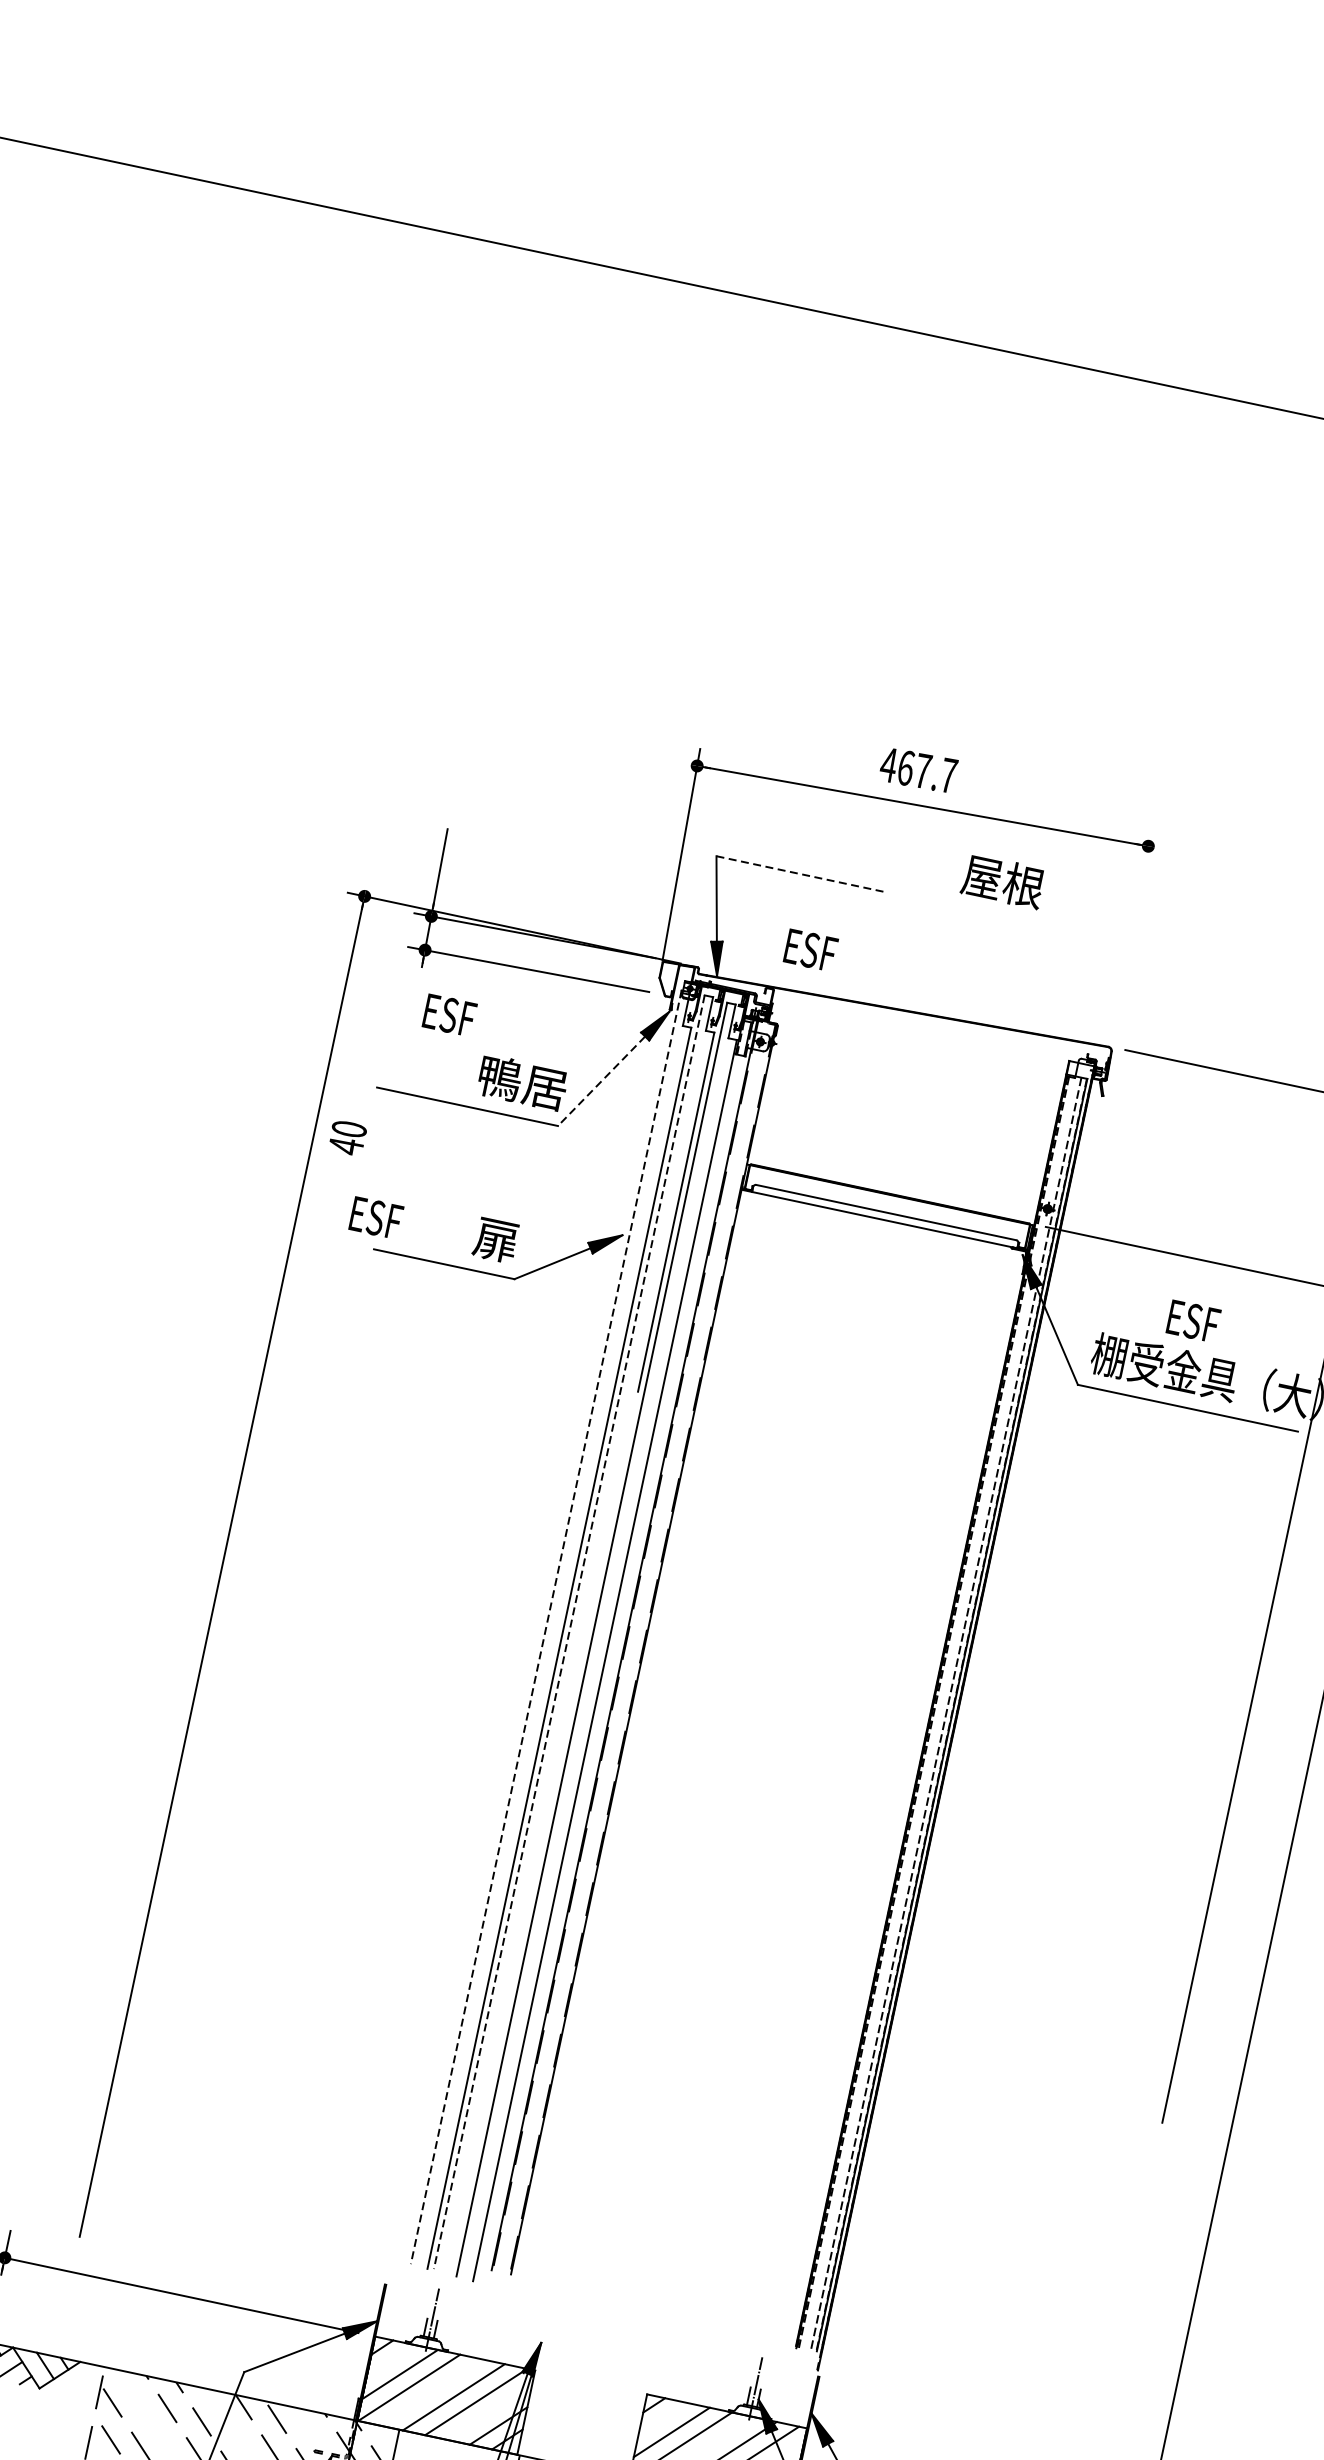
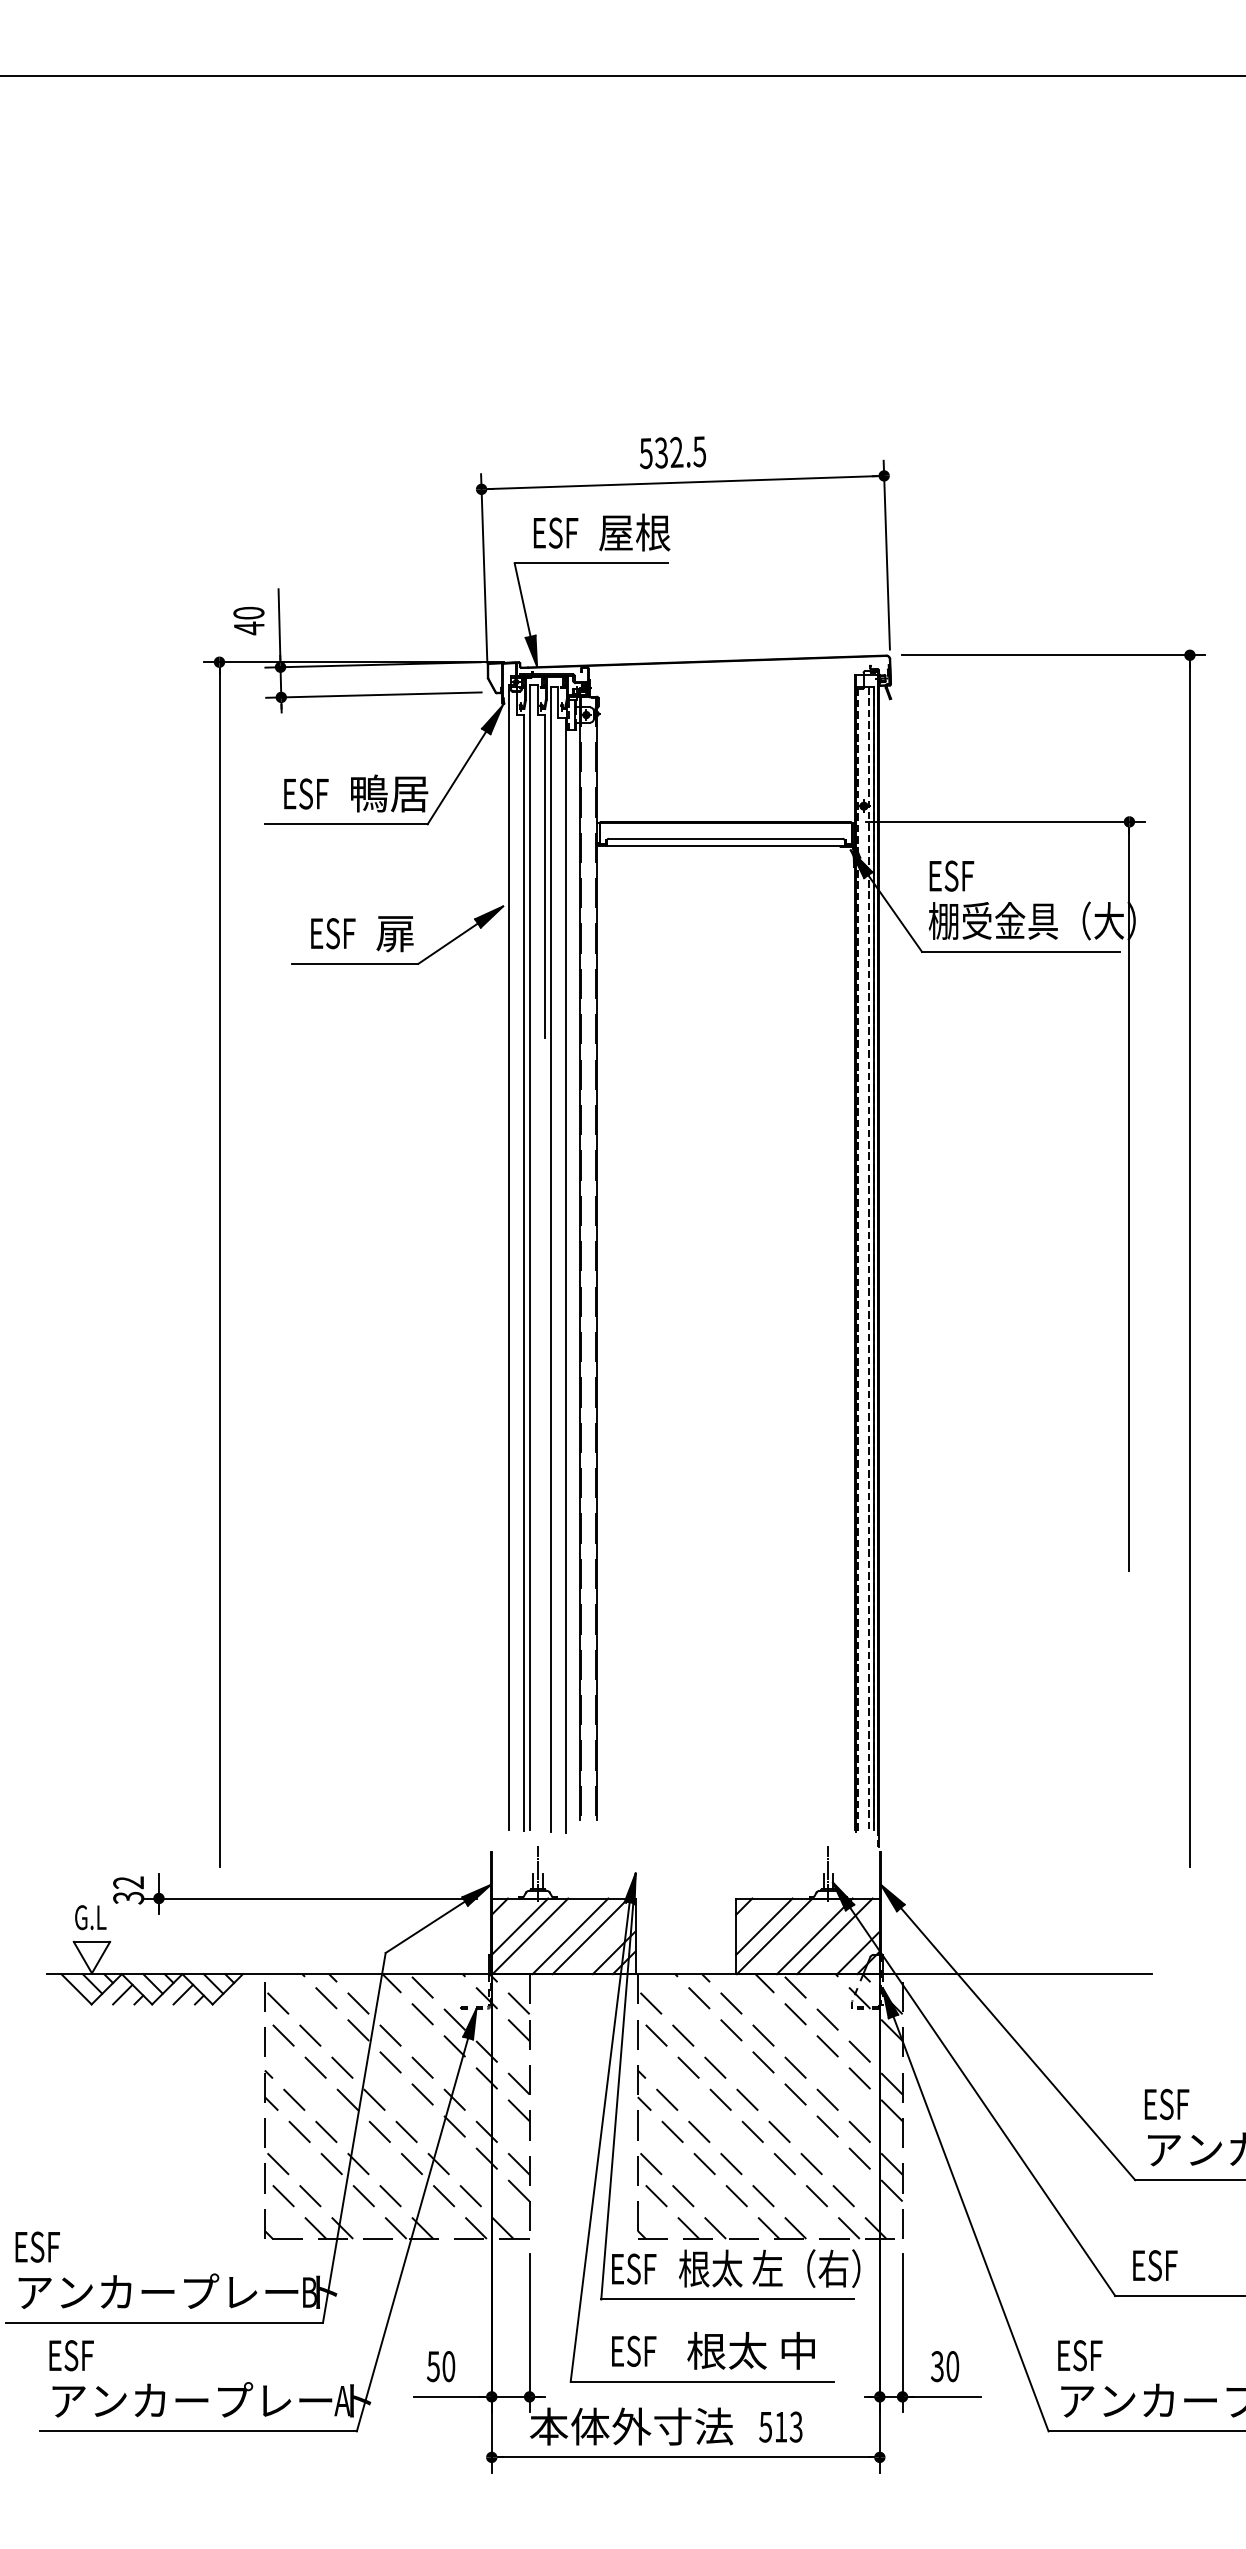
text: (918, 770) -> (672, 452), 467.7 -> 532.5
line: (801, 874) -> (591, 563), dashed -> solid
text: (1002, 881) -> (634, 532), moved
line: (1132, 934) -> (886, 554), added
text: (811, 949) -> (556, 532), moved
text: (449, 1014) -> (306, 793), moved
line: (601, 1080) -> (456, 777), dashed -> solid
text: (346, 1138) -> (248, 621), moved
text: (376, 1217) -> (333, 933), moved
text: (1193, 1320) -> (951, 875), moved
line: (546, 1627) -> (509, 1257), dashed -> solid
line: (568, 1632) -> (529, 1257), dashed -> solid

